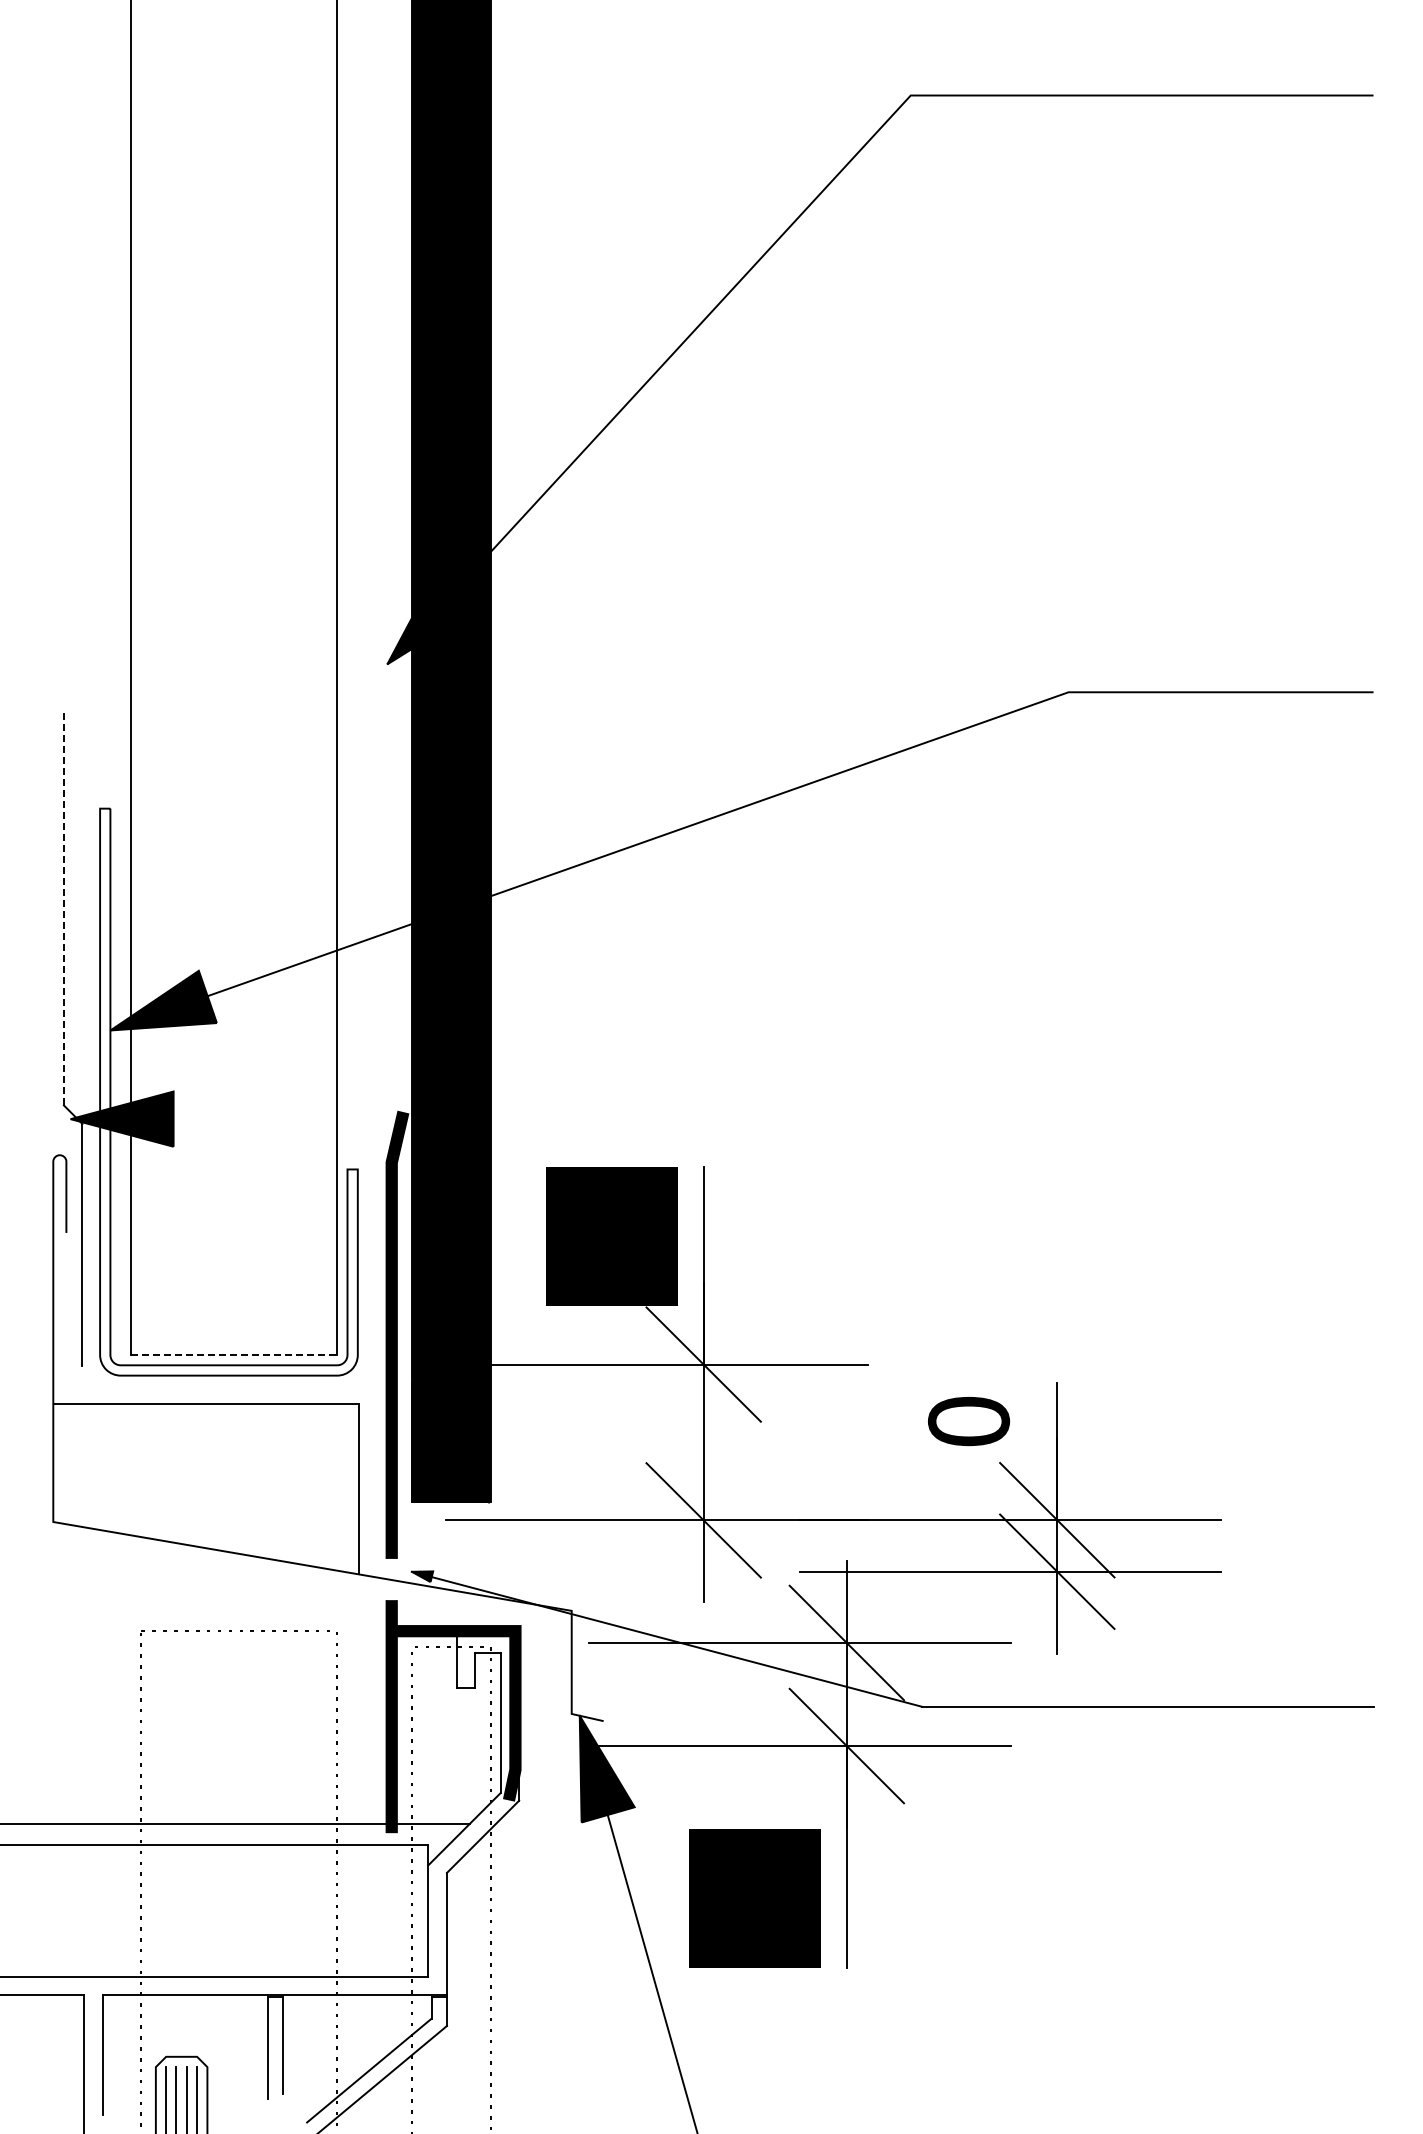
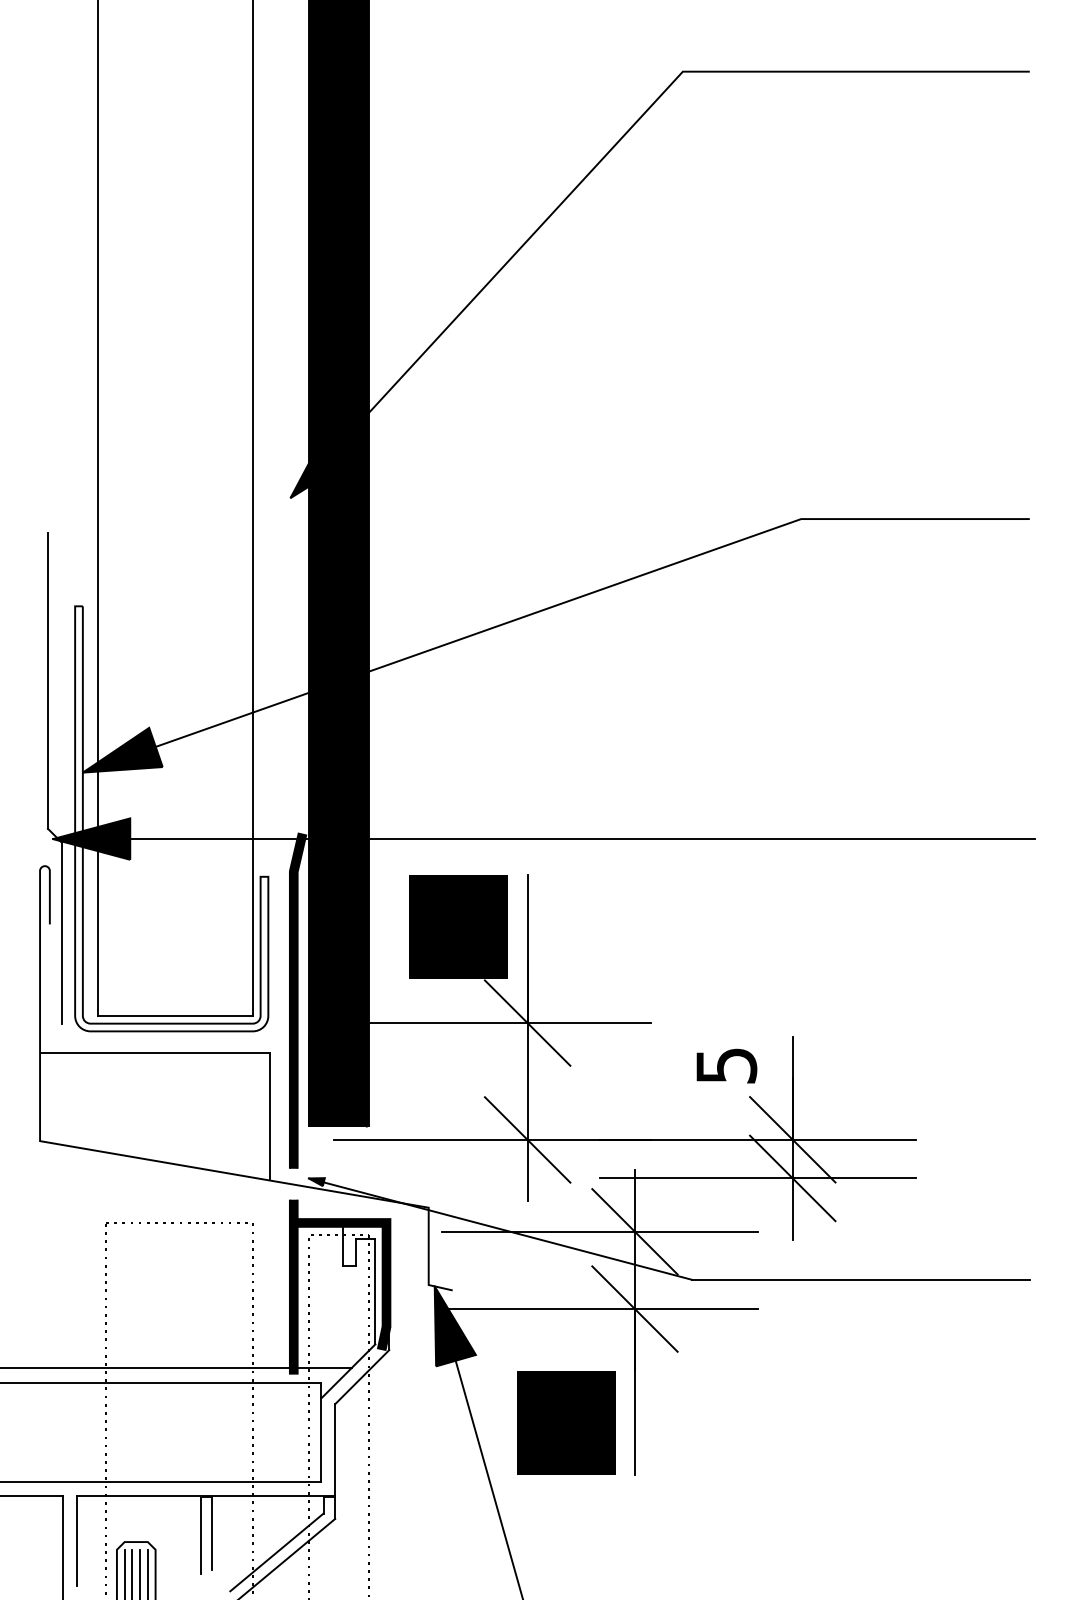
line: (63, 907) -> (47, 680), dashed -> solid
line: (725, 1119) -> (543, 839), added
line: (234, 1355) -> (175, 1016), dashed -> solid
text: (969, 1421) -> (726, 1065), 0 -> 5

